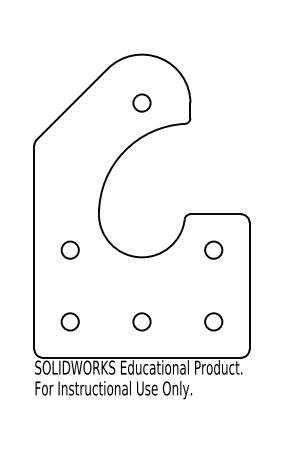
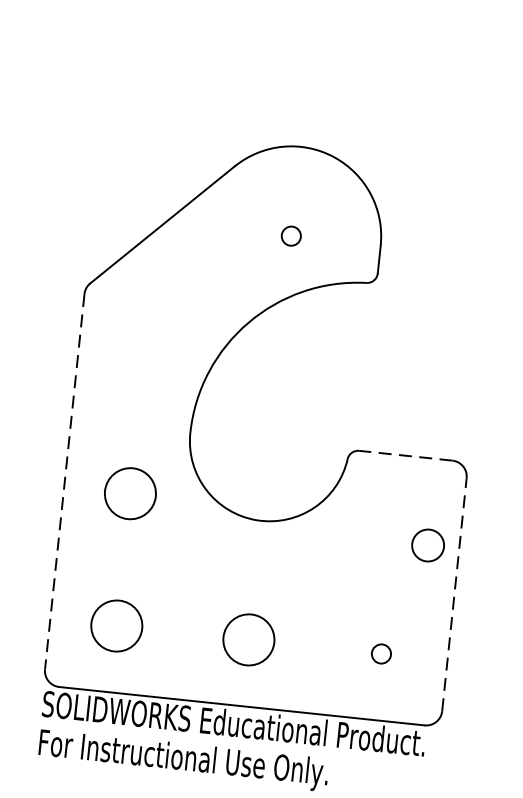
circle: (141, 102) -> (290, 235), size x0.6
line: (215, 214) -> (405, 456), solid -> dashed
line: (34, 247) -> (64, 481), solid -> dashed
circle: (69, 249) -> (129, 492), size x1.6
circle: (213, 249) -> (427, 544), moved
line: (249, 285) -> (454, 593), solid -> dashed
circle: (69, 321) -> (115, 625), size x1.6
circle: (141, 321) -> (248, 639), size x1.6
circle: (213, 321) -> (380, 653), size x0.6

